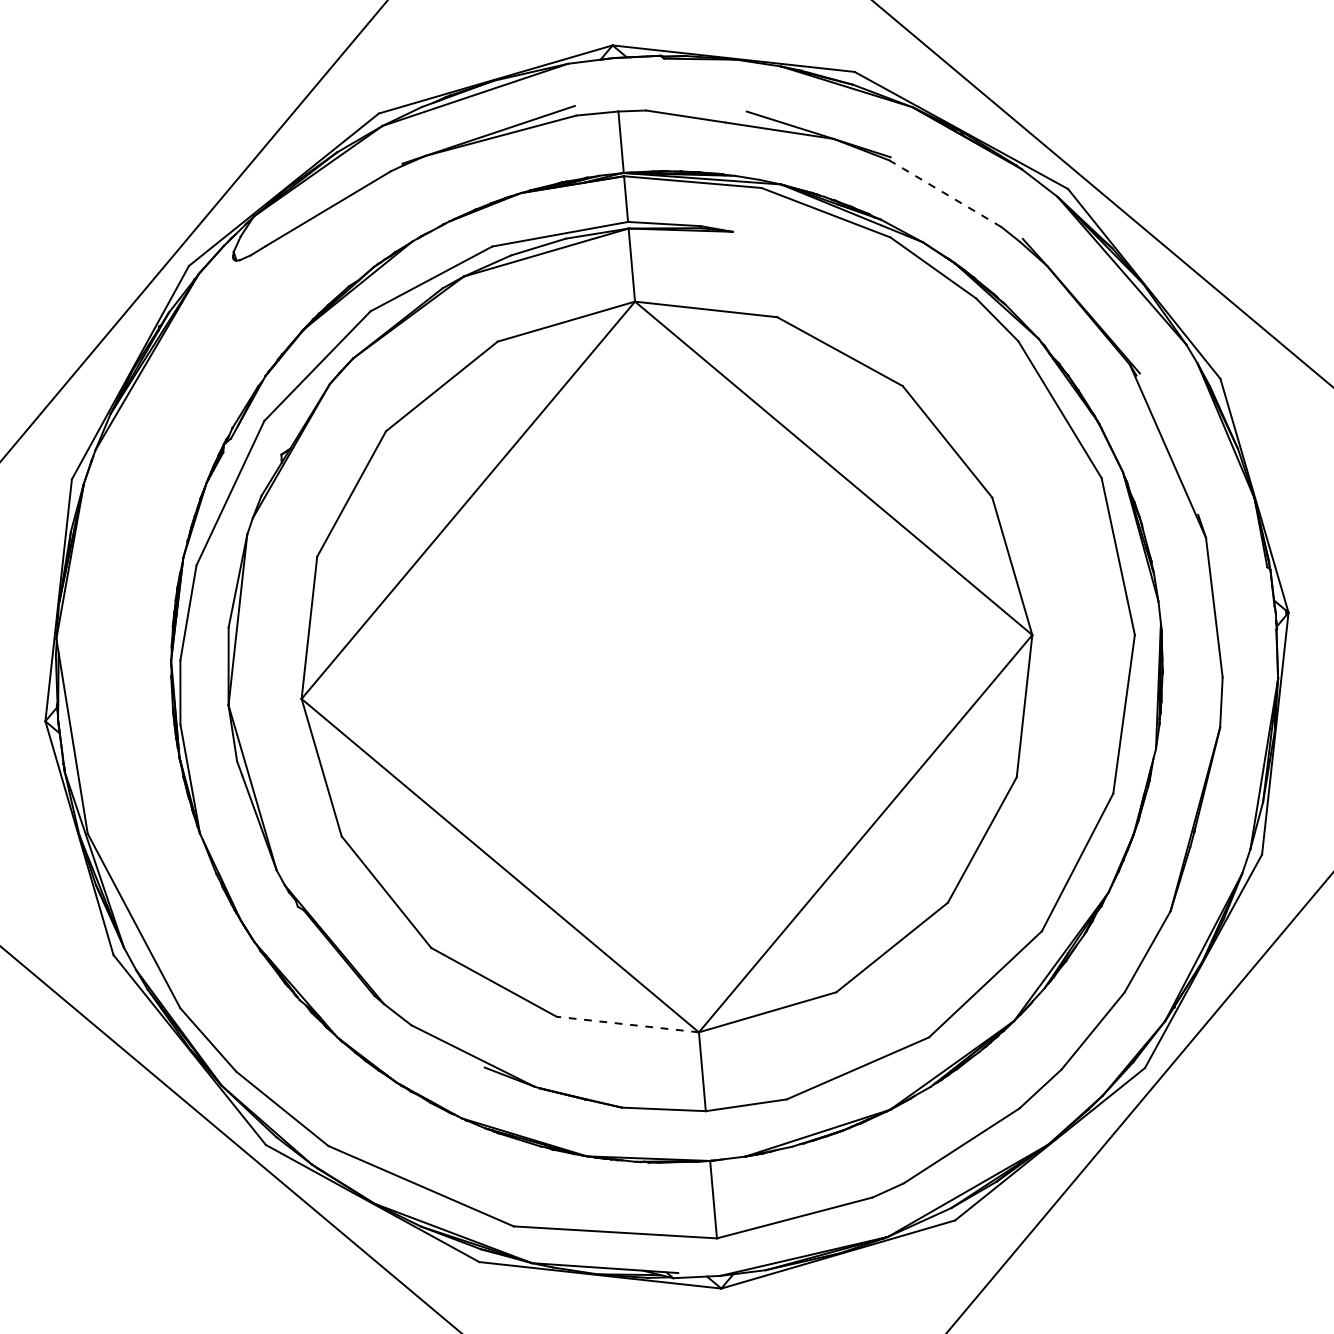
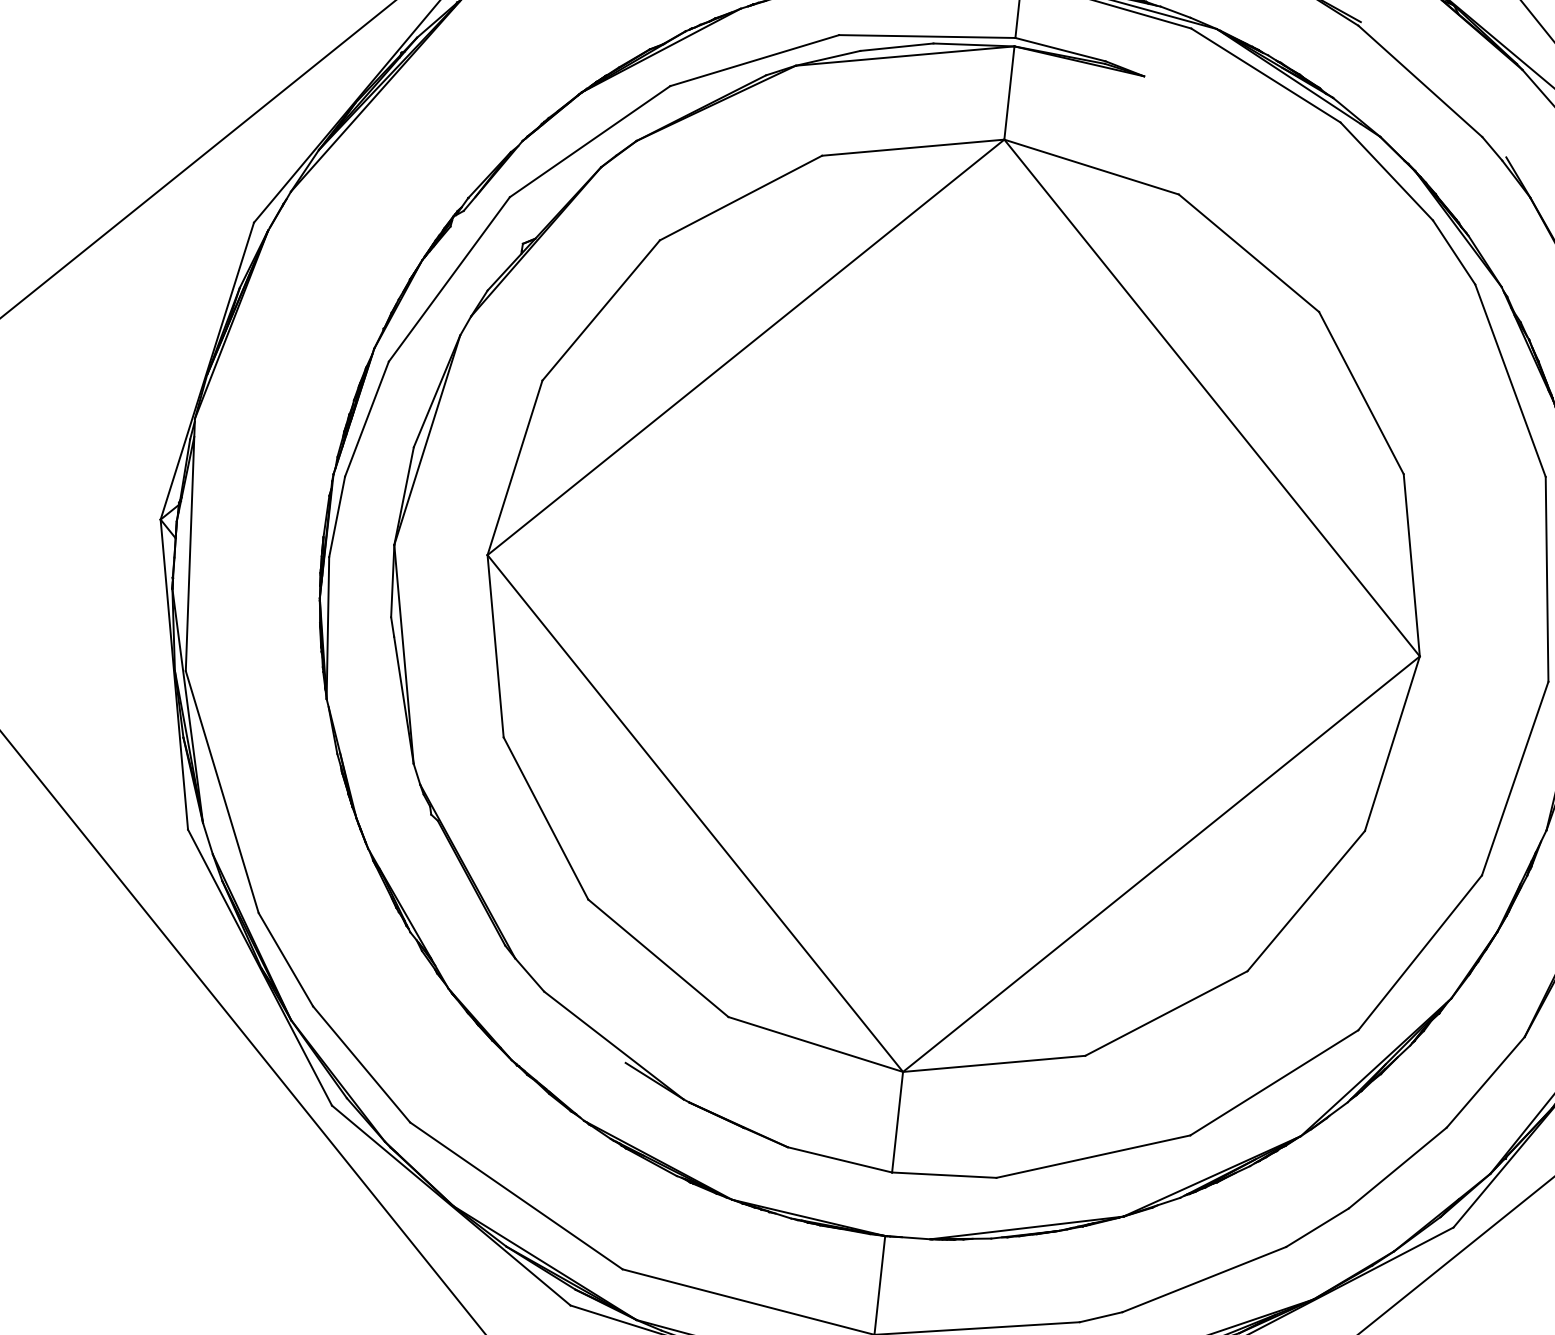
line: (944, 193) -> (1419, 80), dashed -> solid
line: (627, 1024) -> (815, 1044), dashed -> solid

